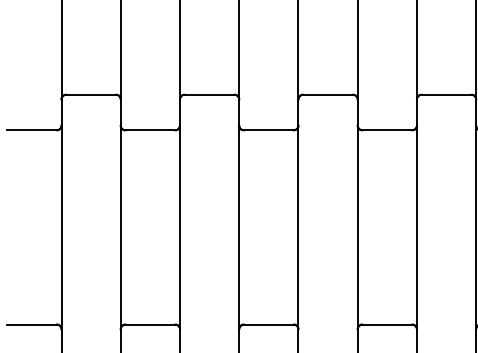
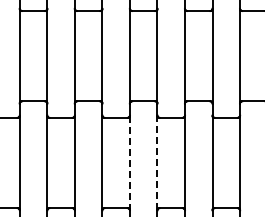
line: (357, 226) -> (157, 162), solid -> dashed
line: (297, 228) -> (129, 163), solid -> dashed

